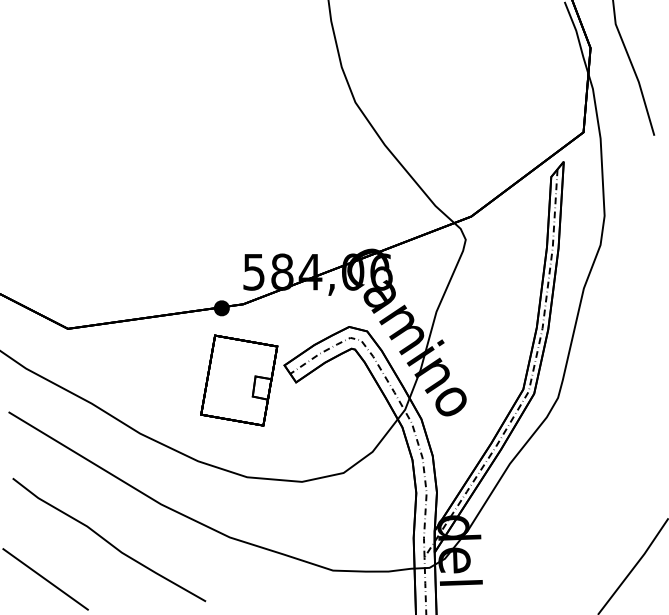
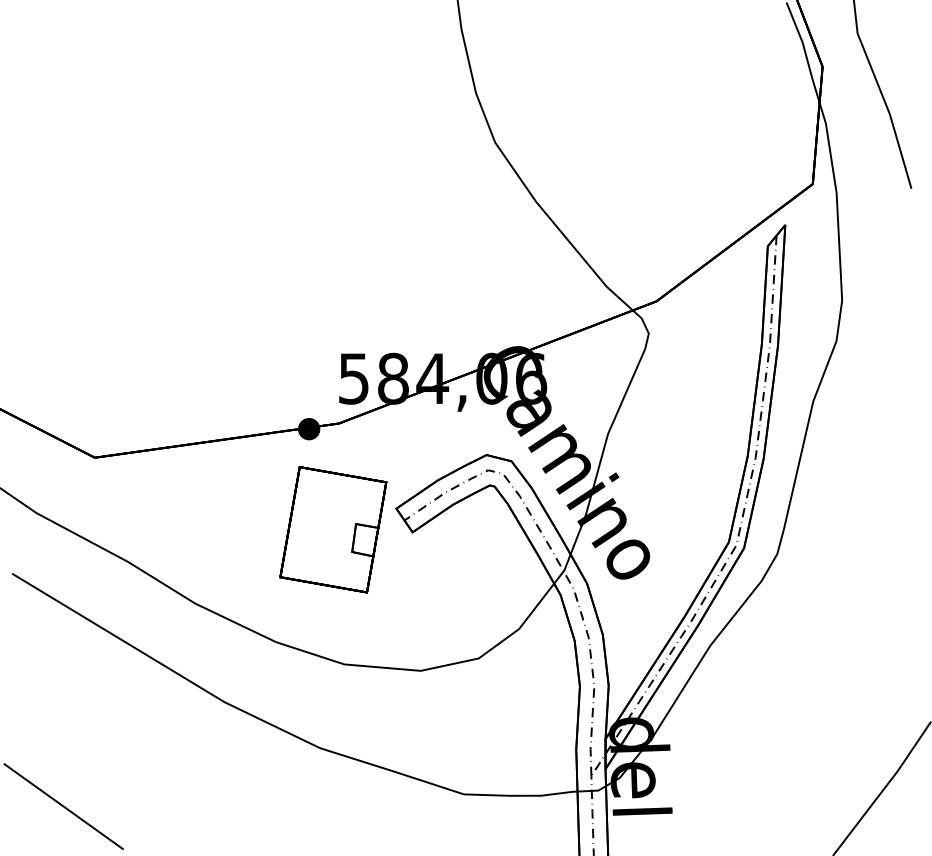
curve: (107, 541) -> (150, 753), removed

